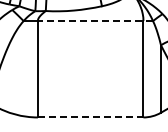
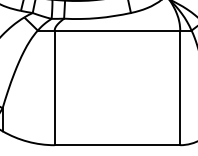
line: (95, 21) -> (123, 31), dashed -> solid
line: (90, 117) -> (117, 145), dashed -> solid

